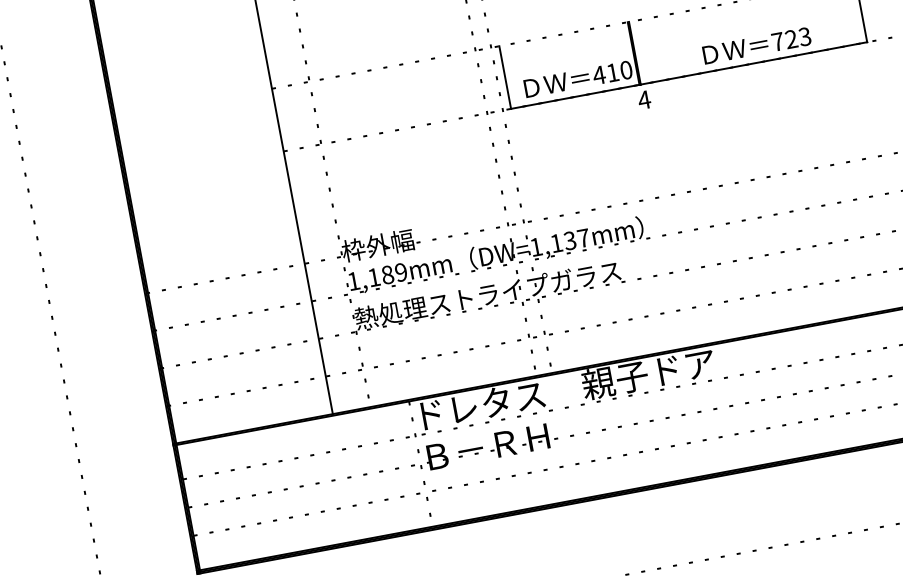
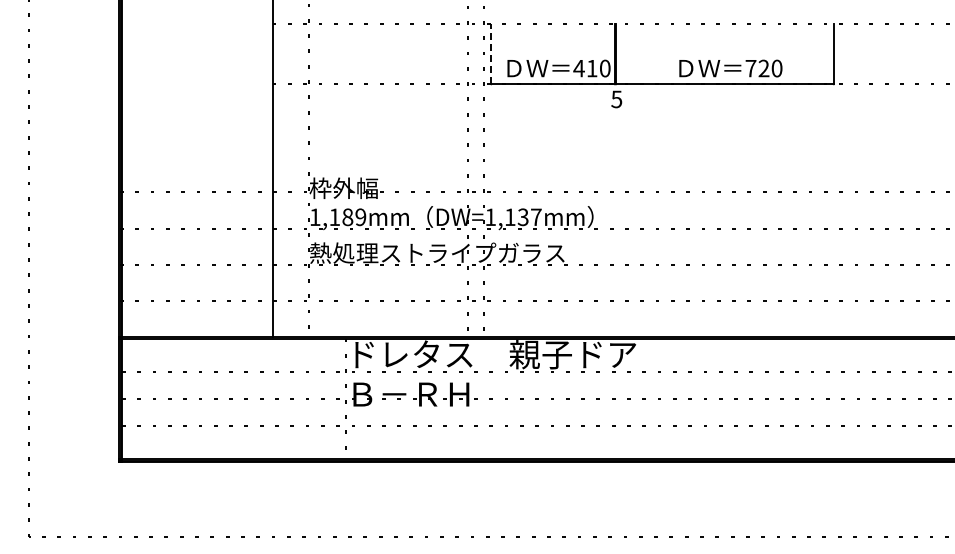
text: (804, 36) -> (776, 68), 723 -> 720
line: (505, 76) -> (491, 53), solid -> dashed
text: (644, 100) -> (616, 99), 4 -> 5

